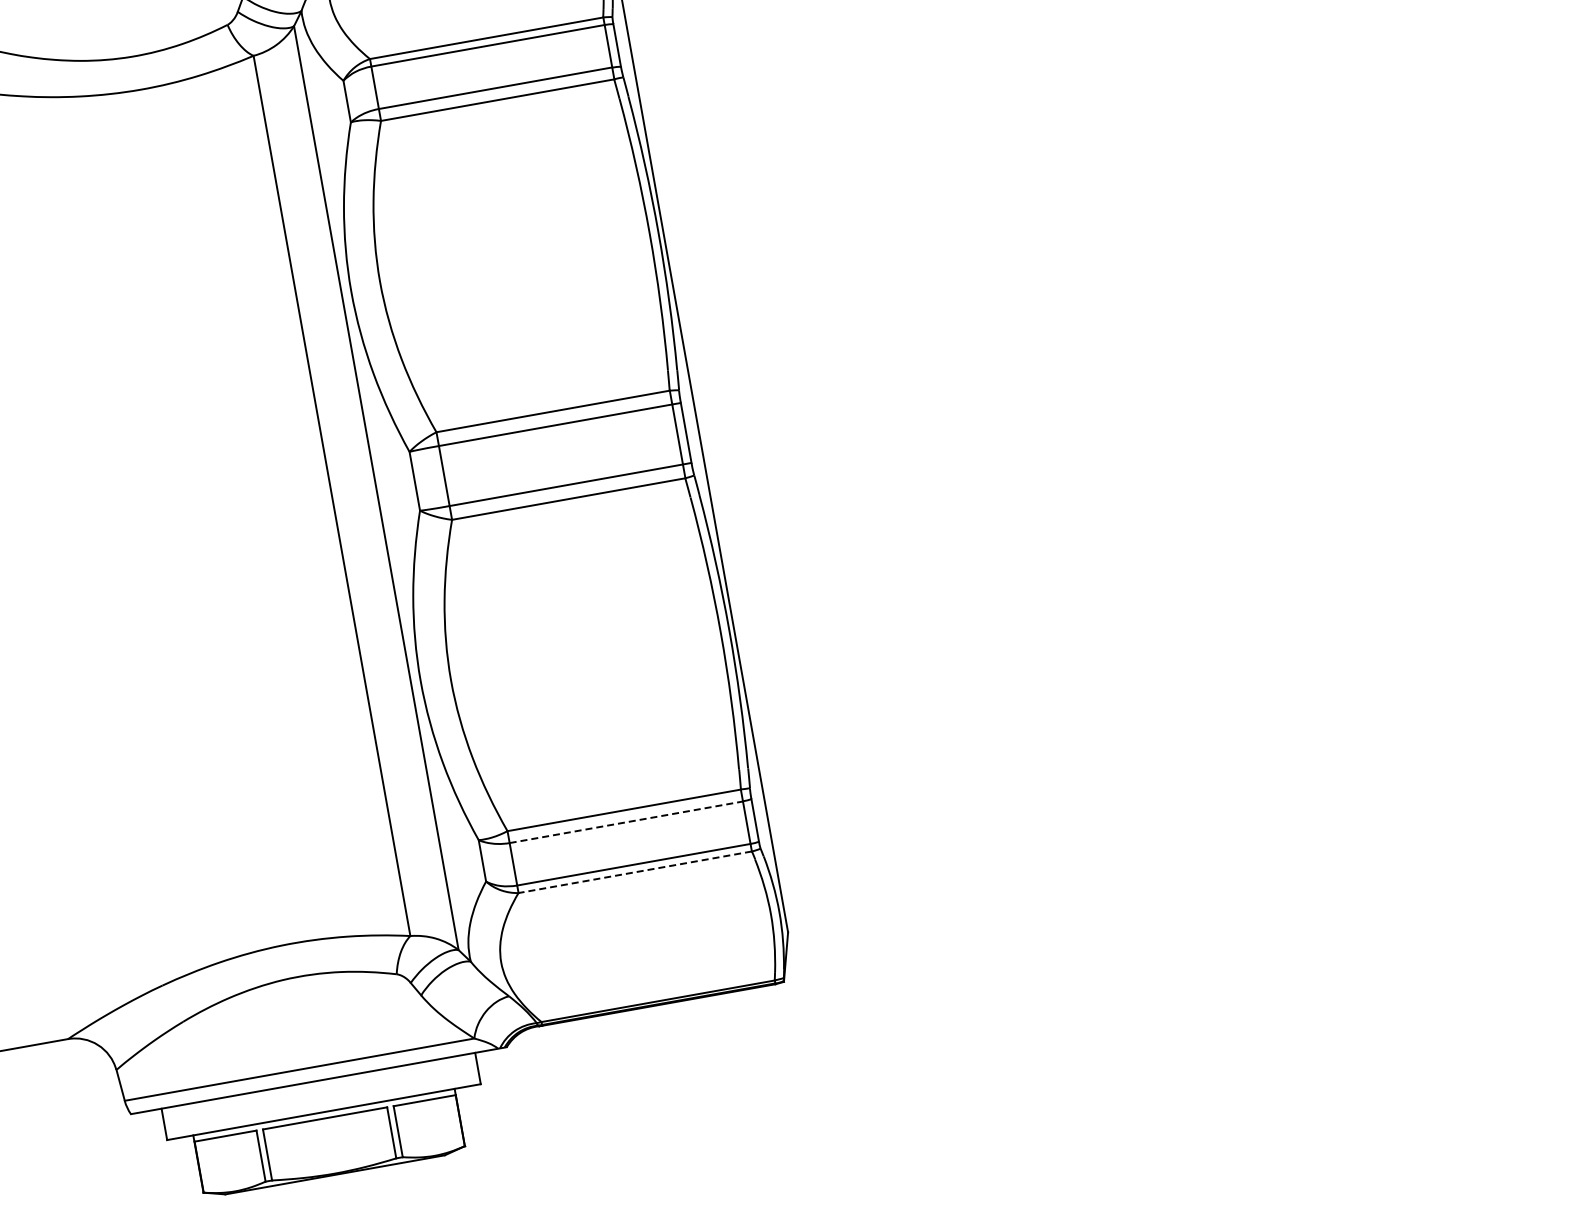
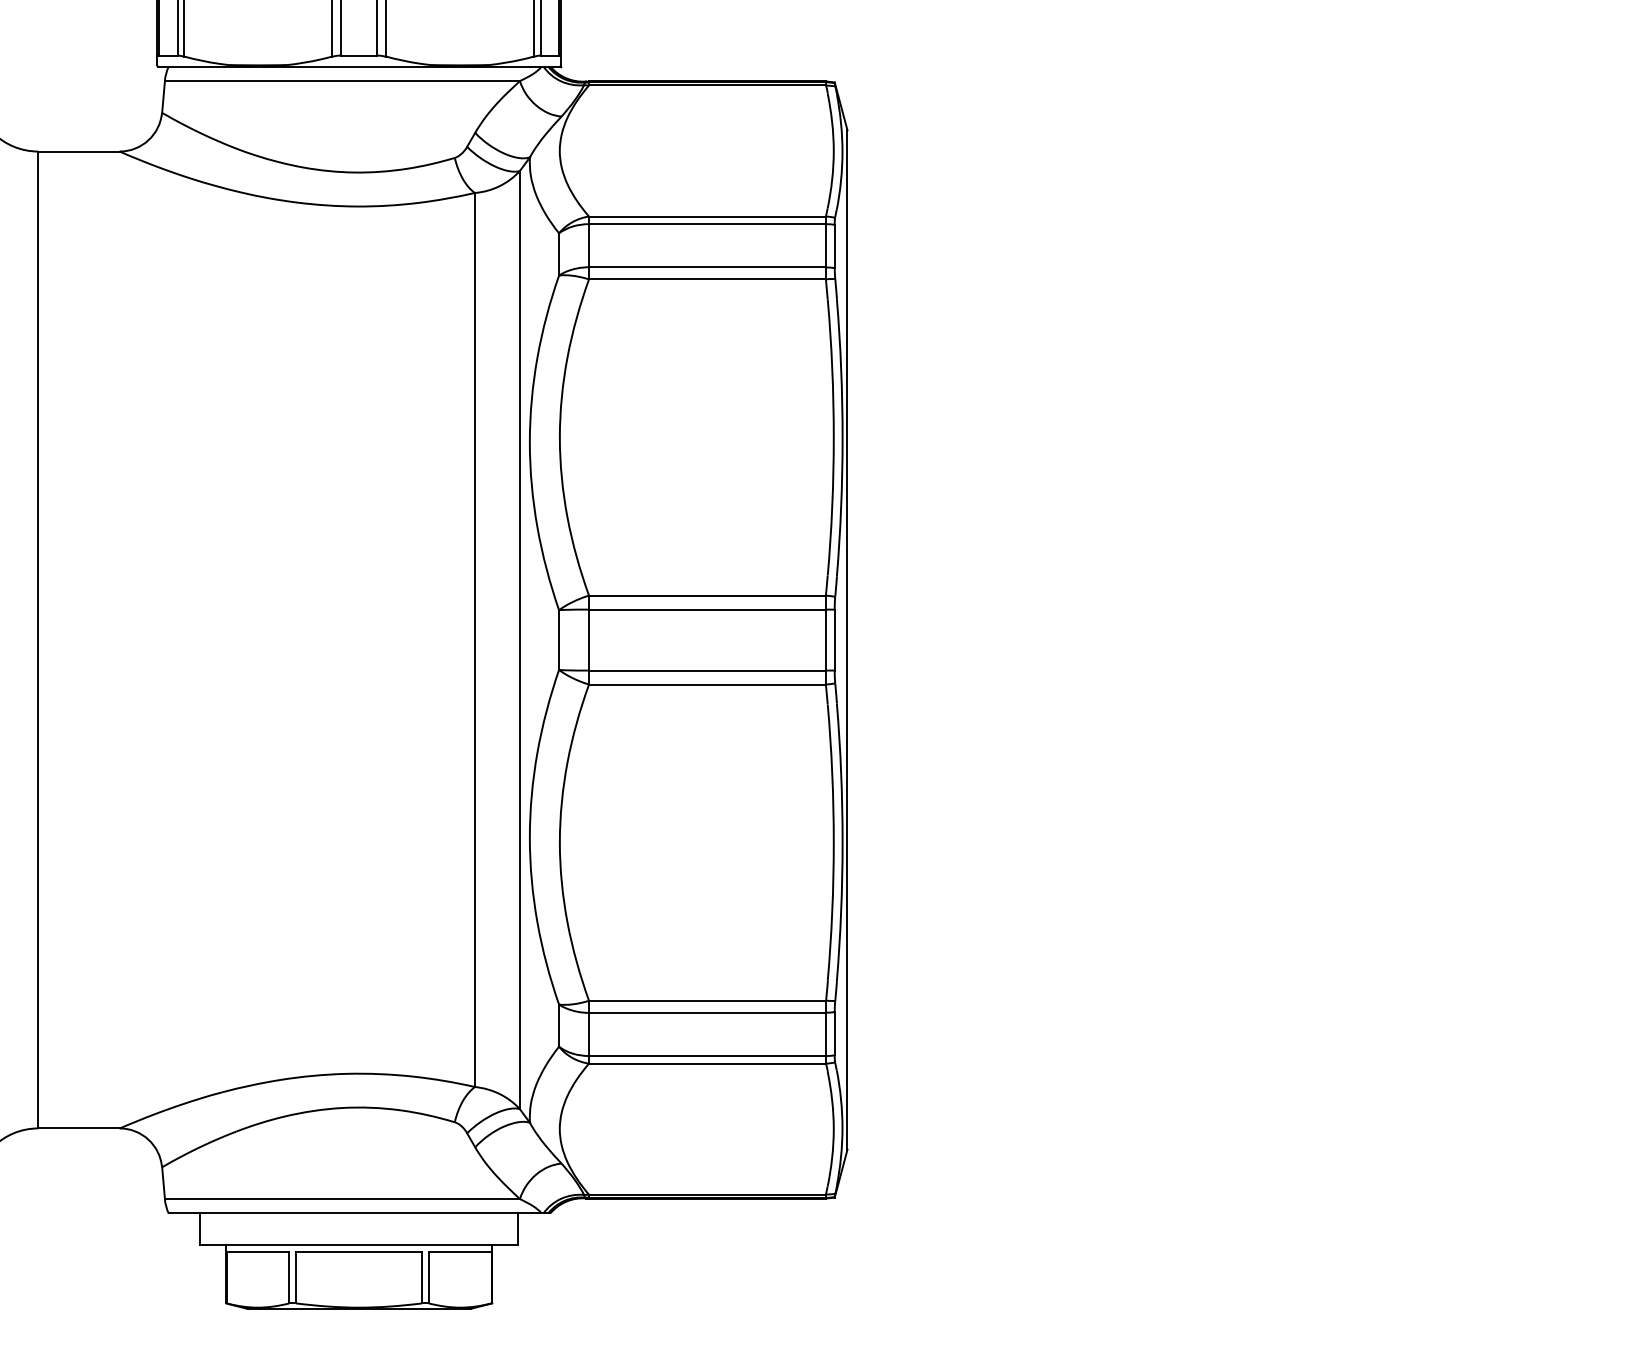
line: (627, 821) -> (708, 1012), dashed -> solid
line: (635, 872) -> (707, 1063), dashed -> solid

